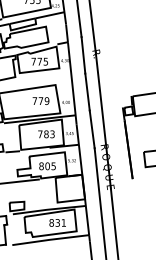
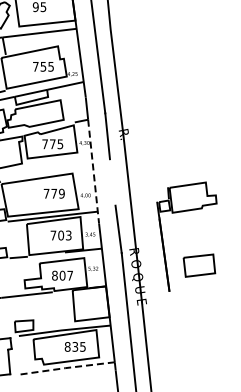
line: (72, 84) -> (93, 172), solid -> dashed
line: (87, 92) -> (112, 182), removed
text: (46, 134) -> (61, 235), 783 -> 703
text: (53, 166) -> (69, 275), 805 -> 807
text: (63, 222) -> (82, 346), 831 -> 835
line: (49, 240) -> (65, 368), solid -> dashed

